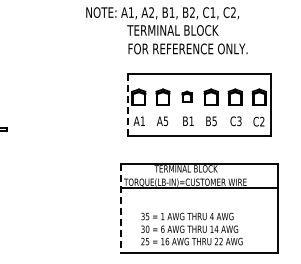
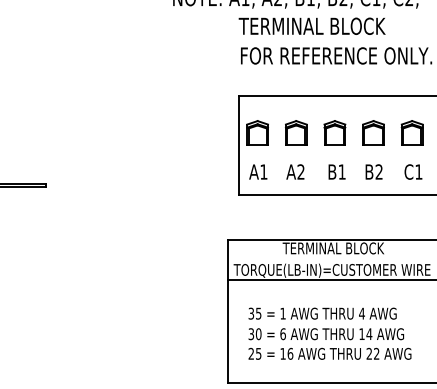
part: (186, 96) -> (334, 132), size x1.43
line: (127, 104) -> (239, 145), dashed -> solid
text: (165, 121) -> (300, 172), A5 -> A2
text: (214, 121) -> (378, 172), B5 -> B2
text: (239, 121) -> (419, 172), C3 -> C1
line: (120, 208) -> (228, 312), dashed -> solid
text: (191, 228) -> (329, 332), moved

